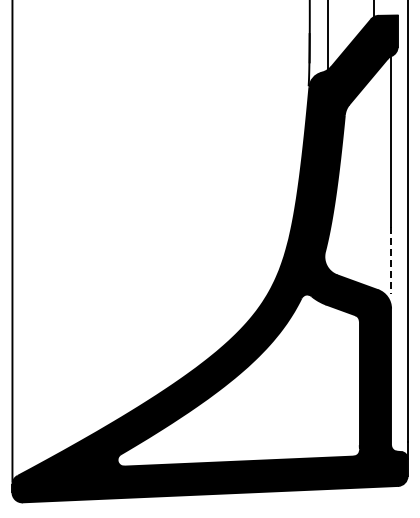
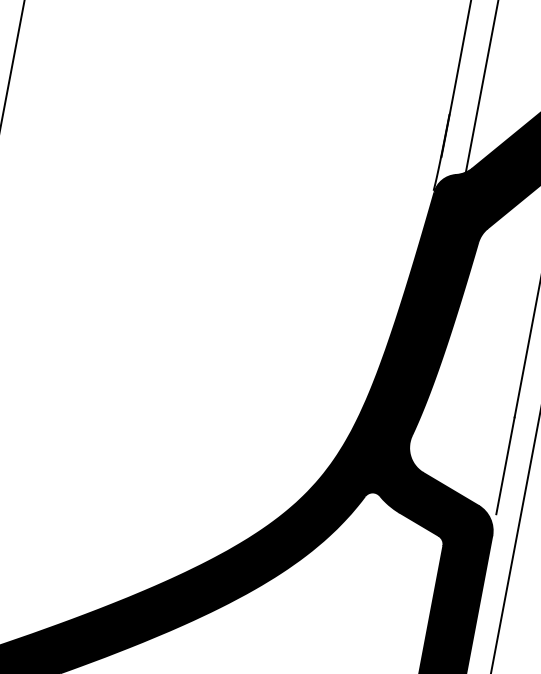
line: (391, 260) -> (506, 466), dashed -> solid

